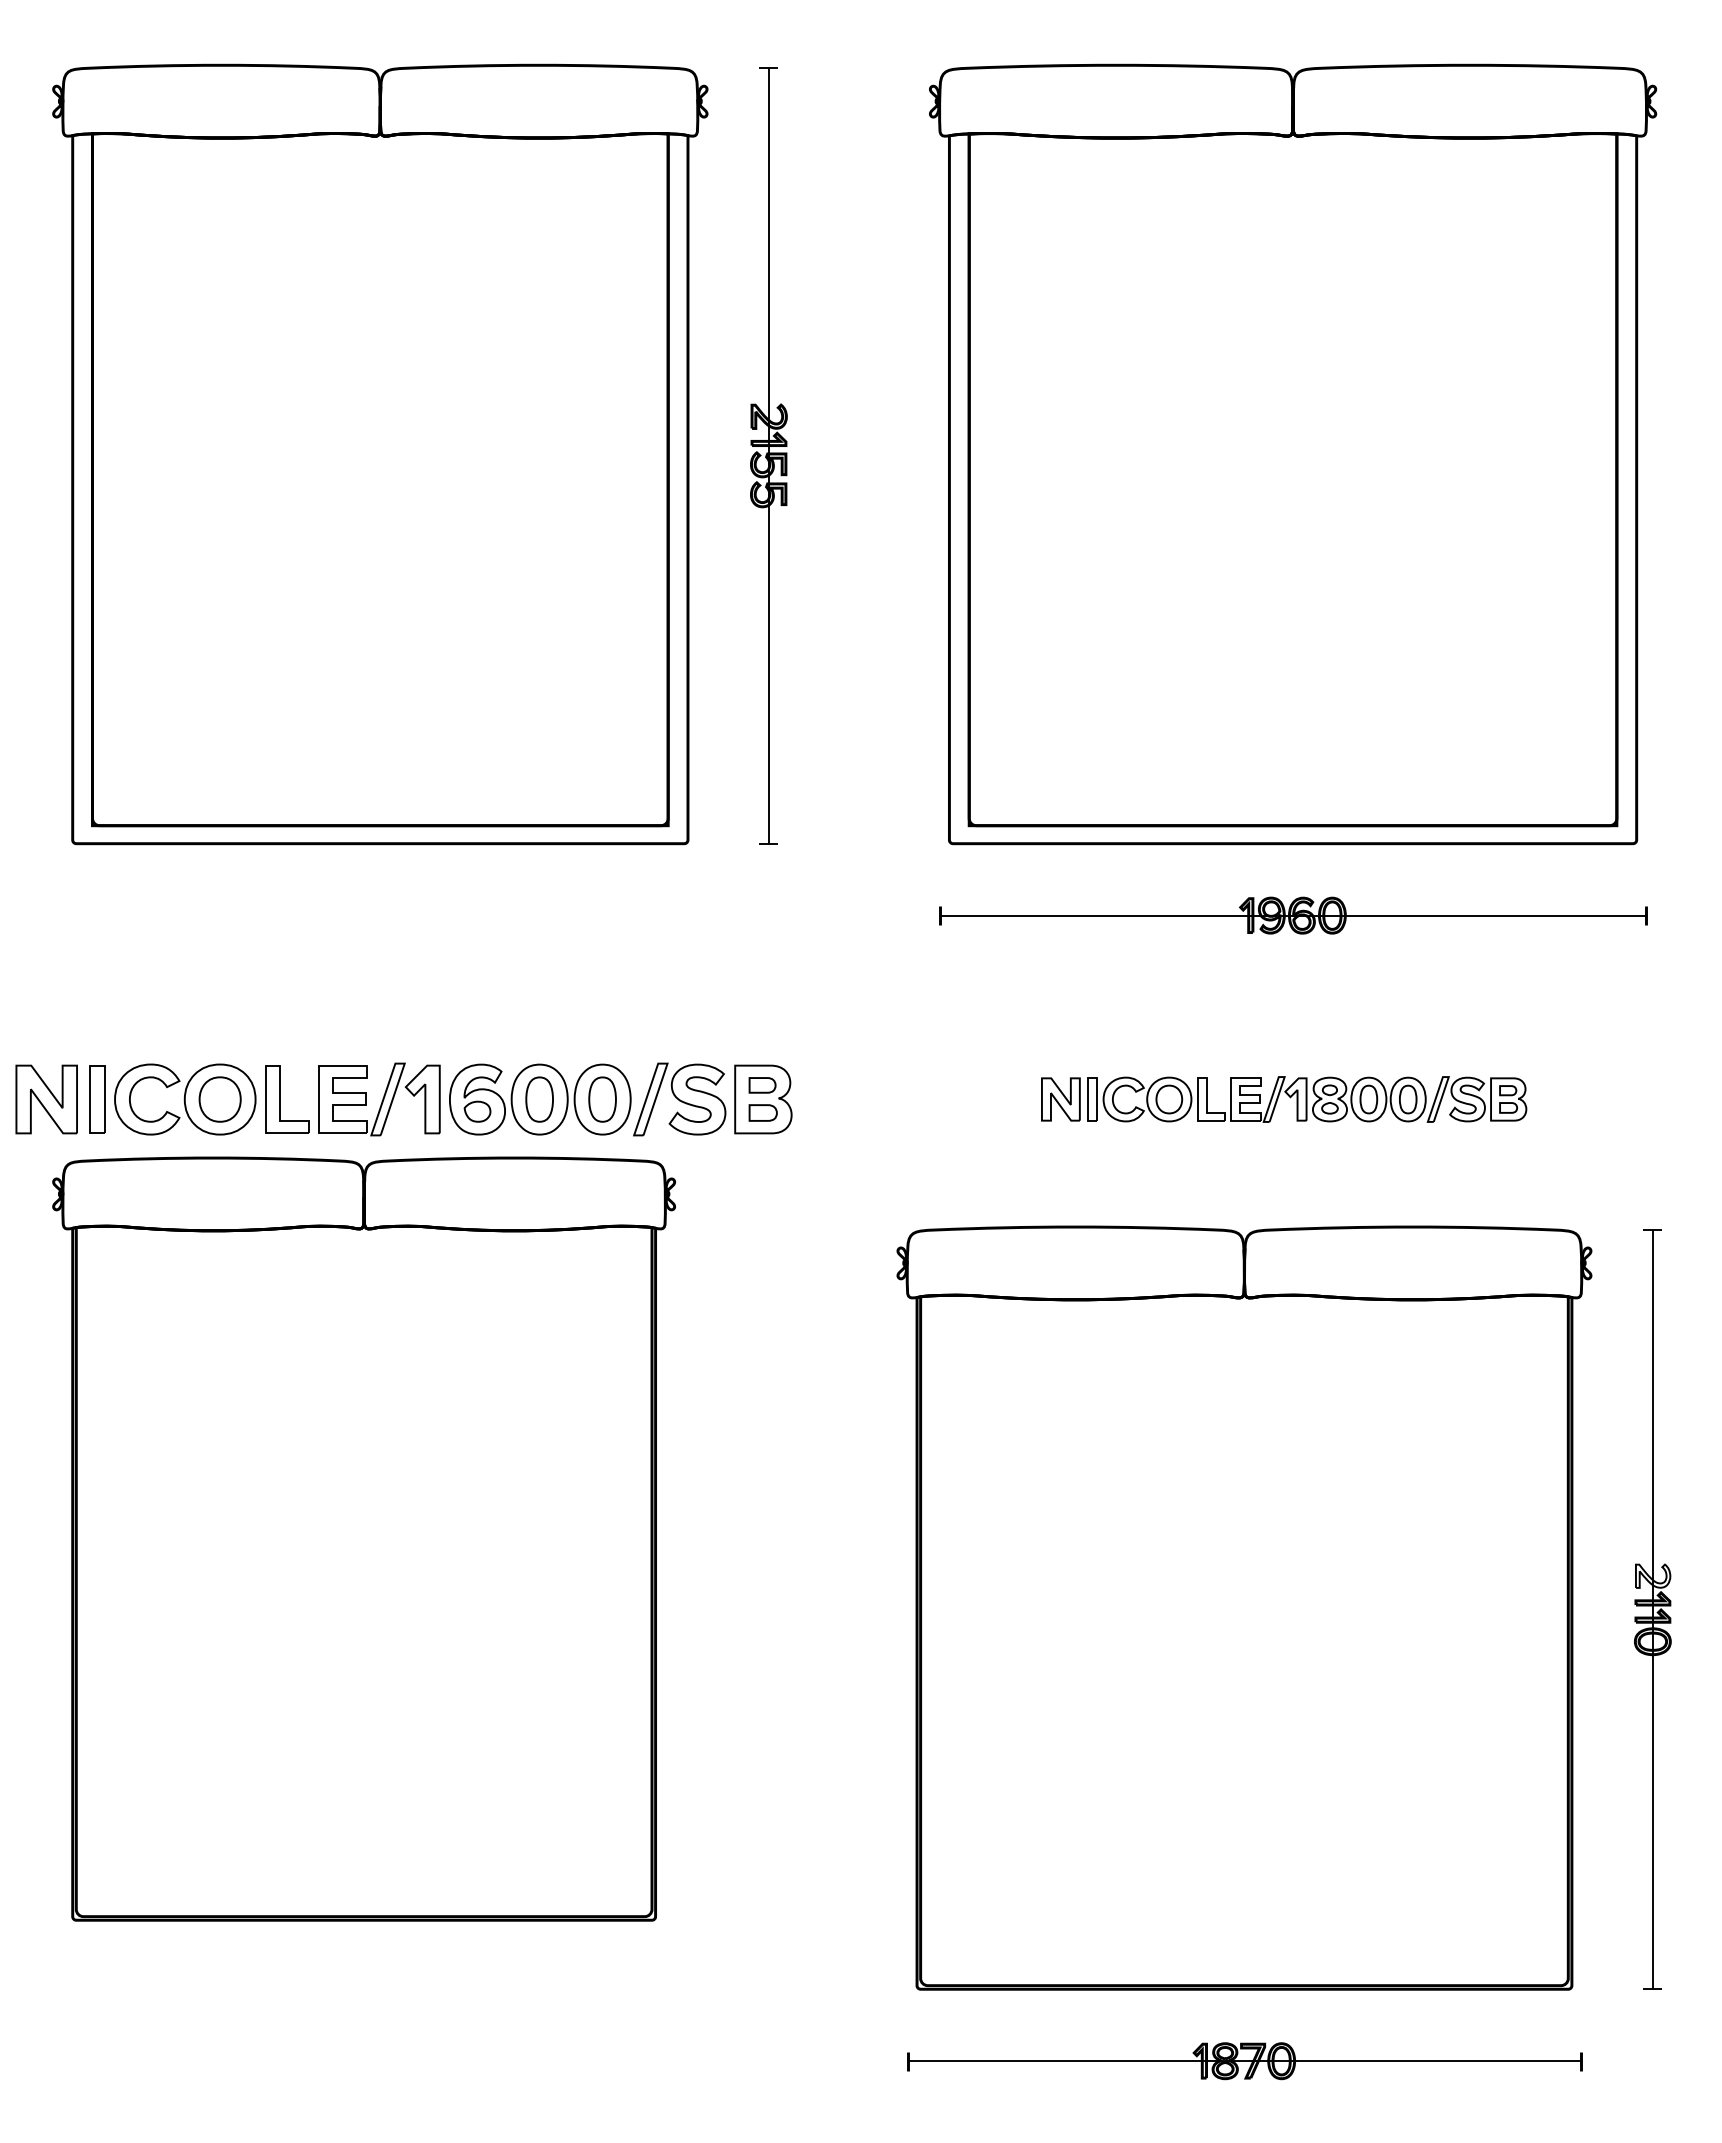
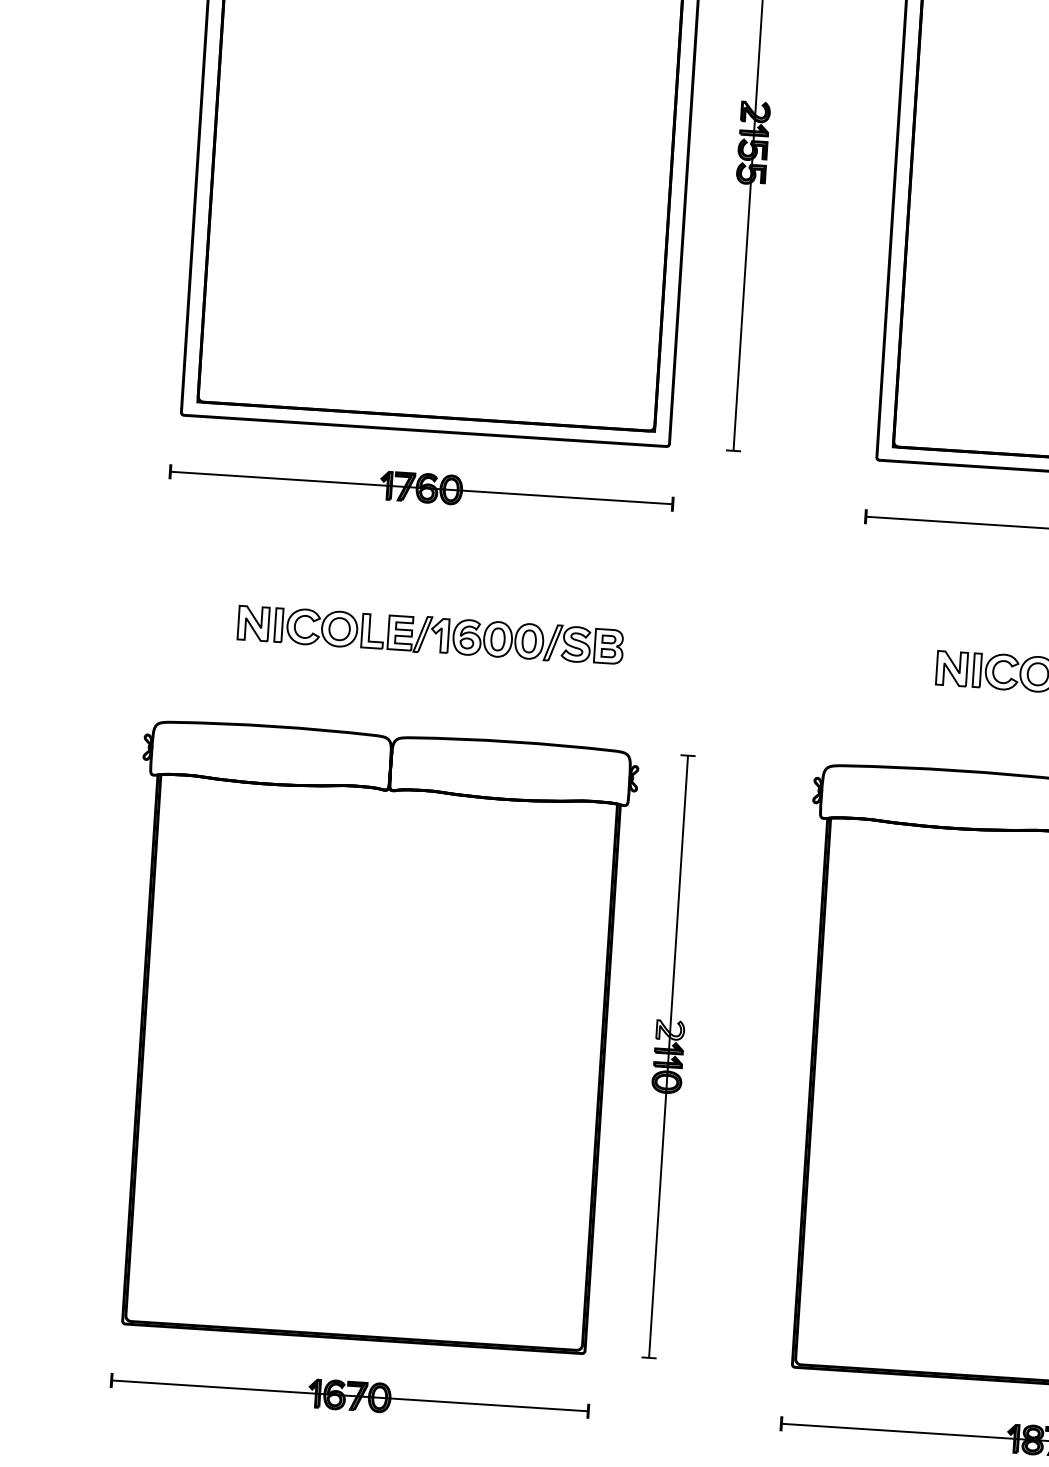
part: (380, 915) -> (421, 487), added
part: (403, 1099) -> (430, 635), size x0.62
part: (363, 1538) -> (372, 1035), moved
part: (736, 1609) -> (668, 1056), added
part: (364, 2061) -> (350, 1396), added

